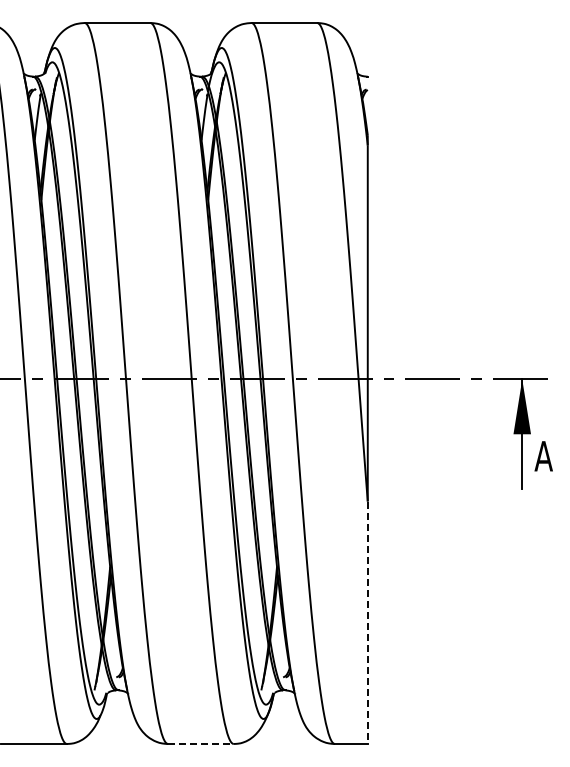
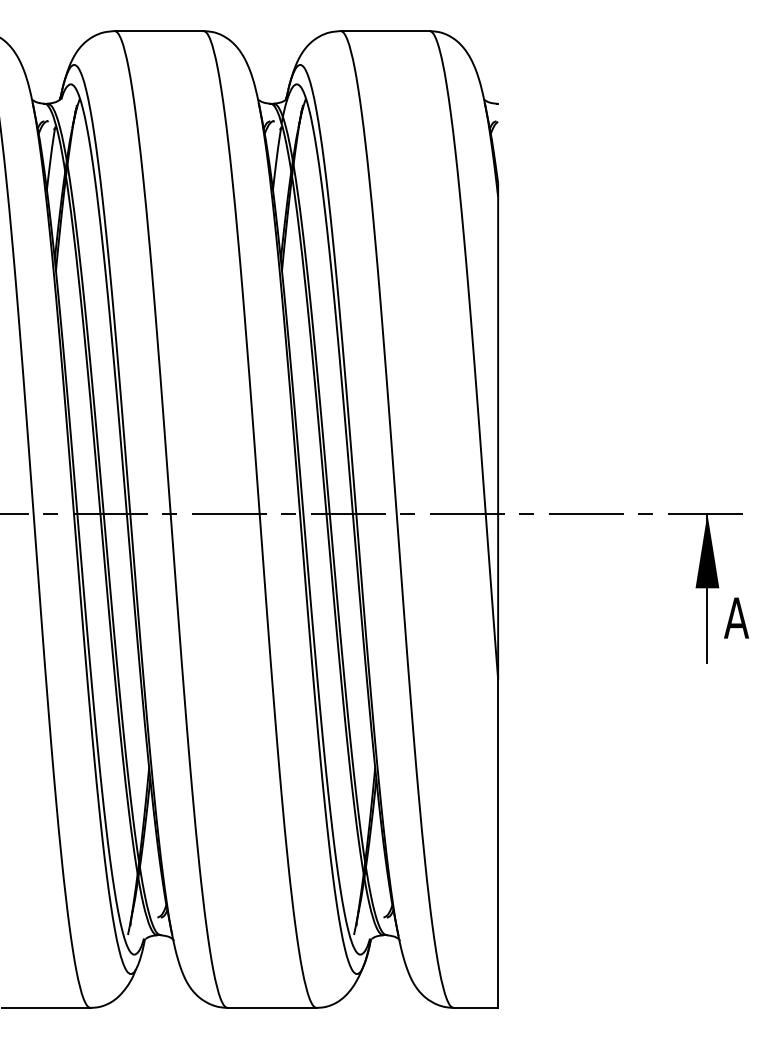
line: (367, 623) -> (497, 844), dashed -> solid
line: (200, 743) -> (271, 1007), dashed -> solid

